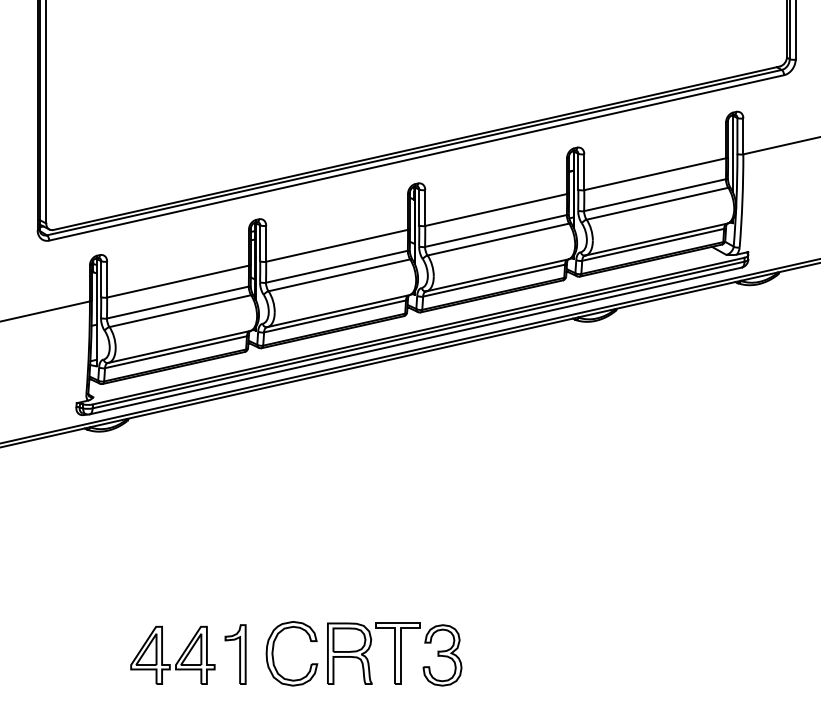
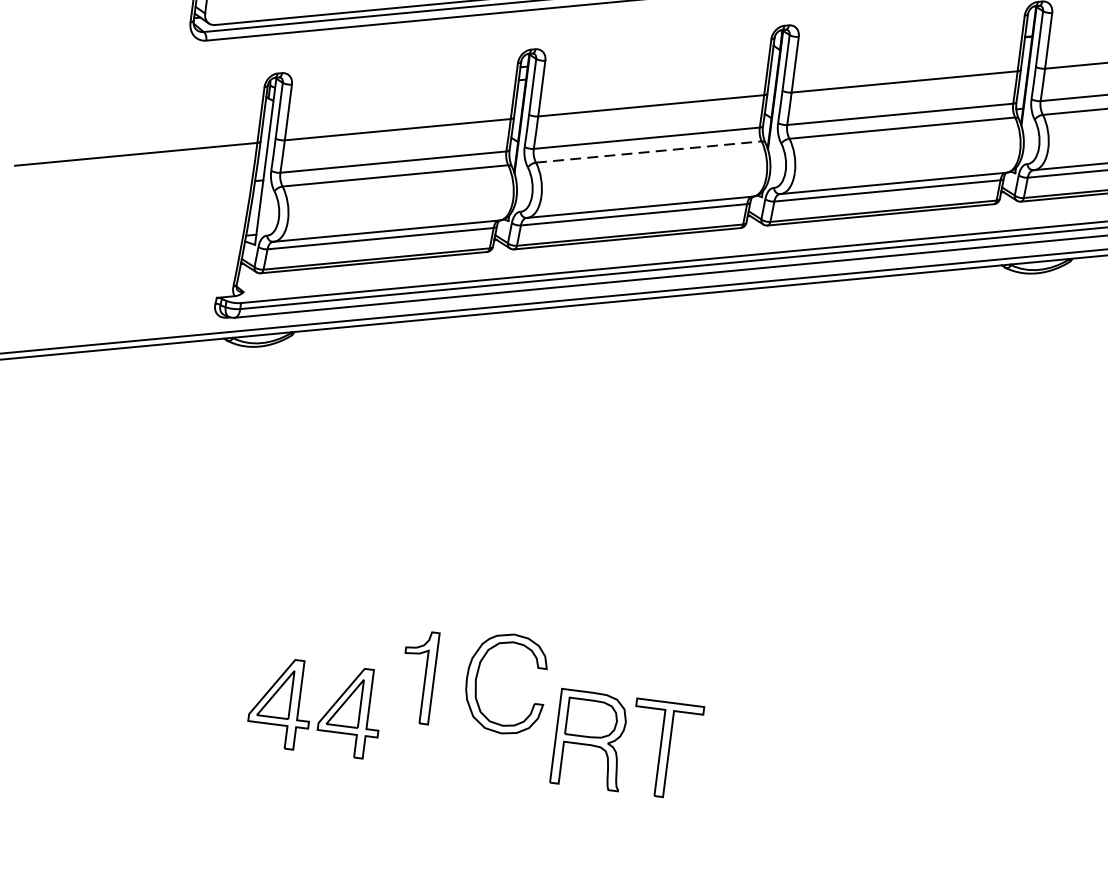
line: (339, 275) -> (649, 152), solid -> dashed
part: (273, 653) -> (477, 679), moved
part: (235, 654) -> (418, 676), moved
part: (442, 655) -> (733, 761), removed

